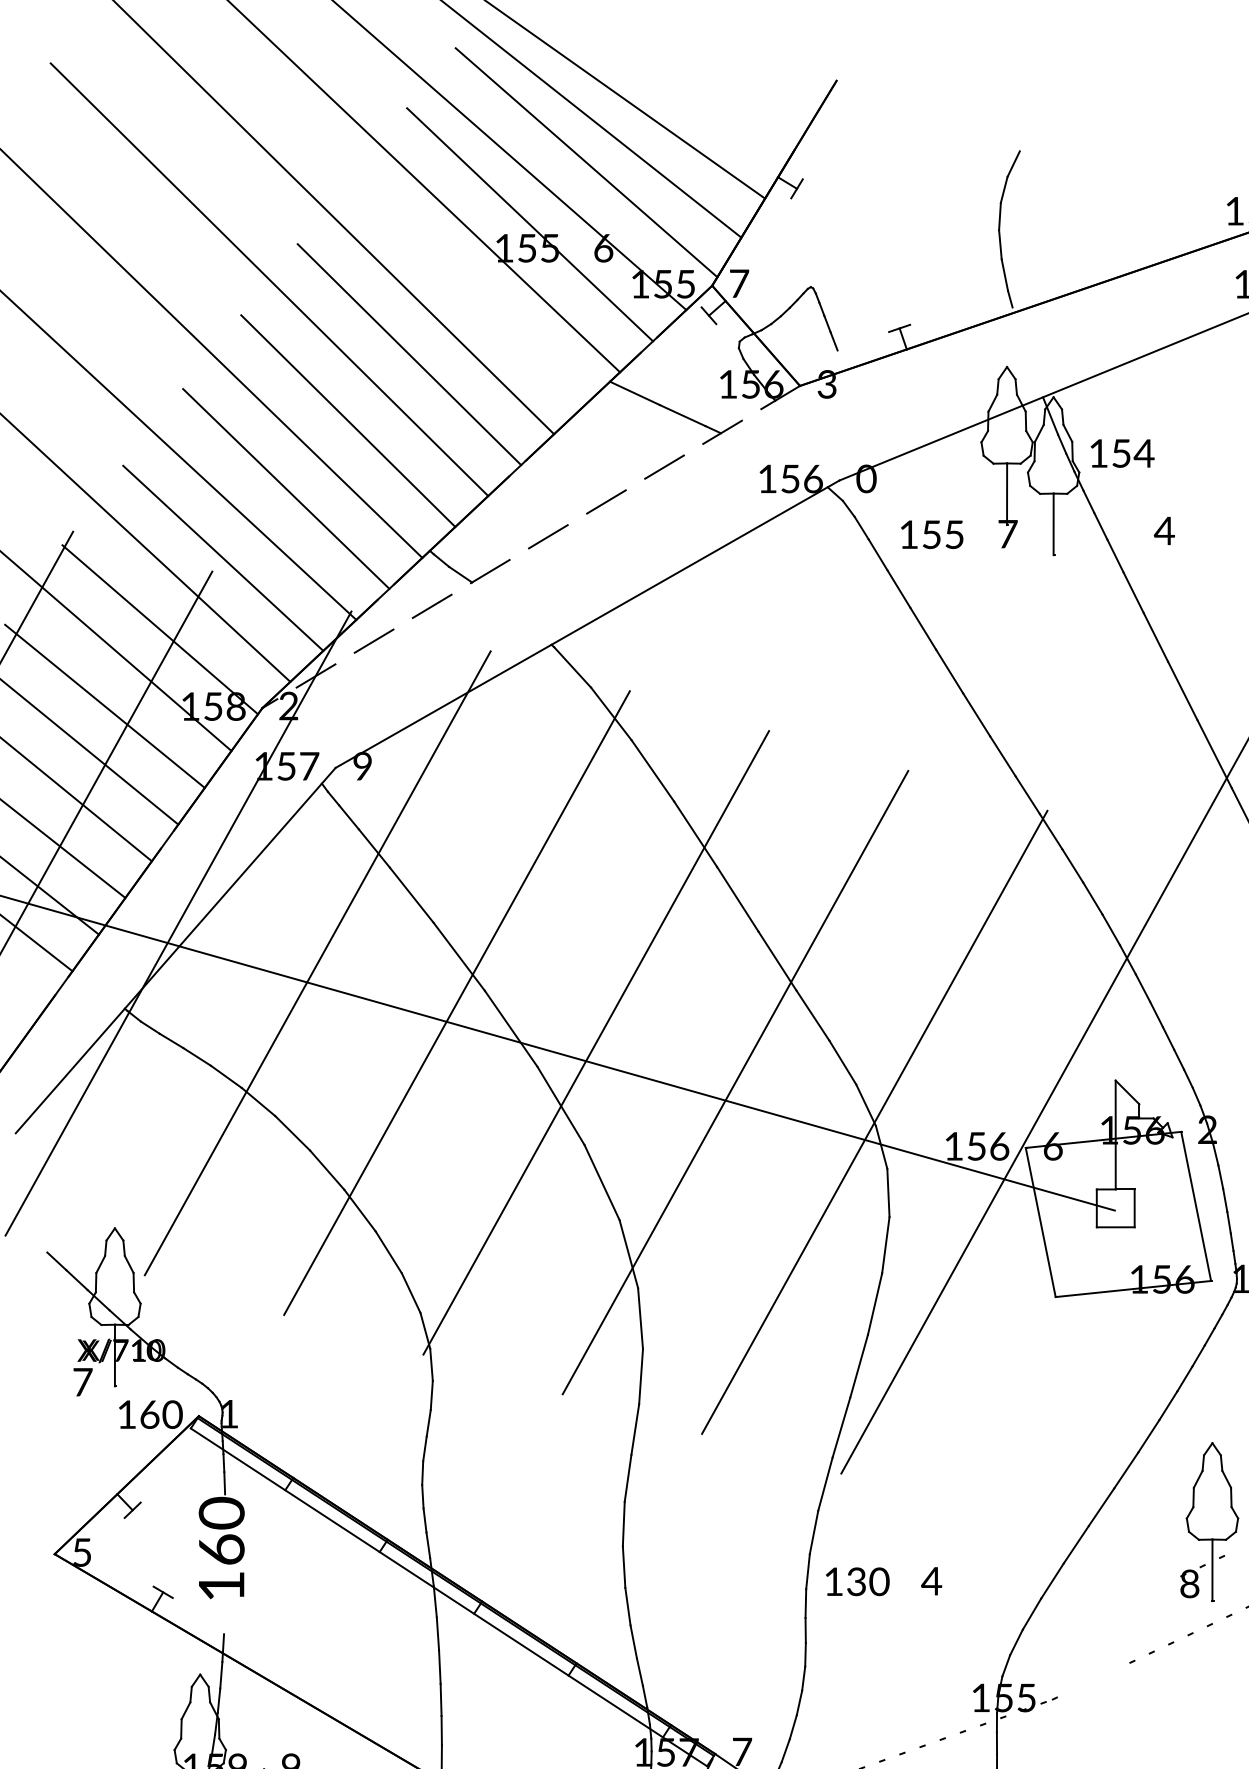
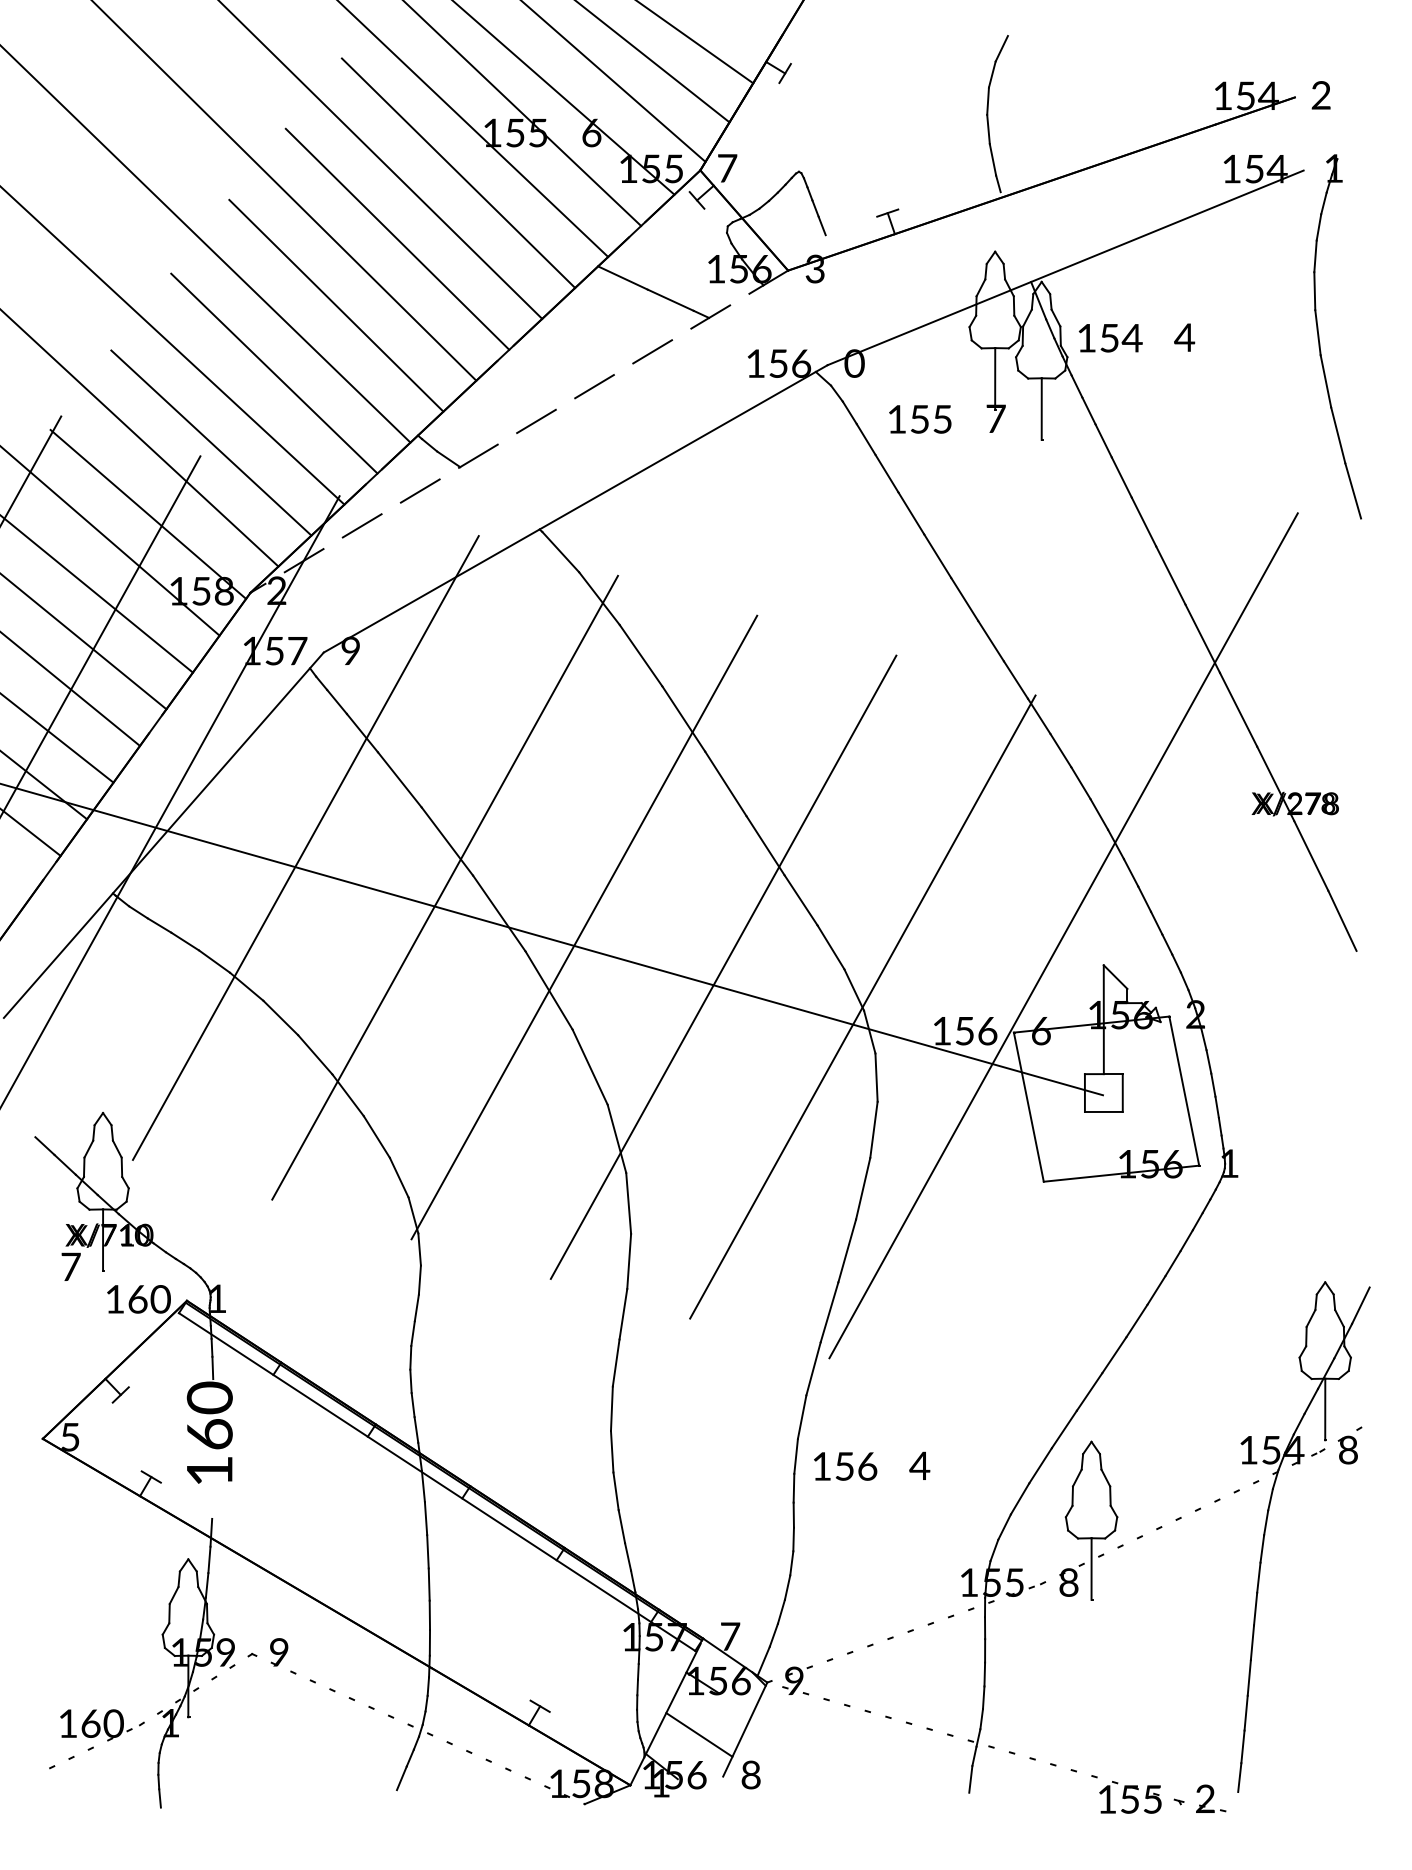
line: (470, 287) -> (458, 172), added
text: (1164, 530) -> (1184, 337), moved
part: (1209, 1521) -> (1088, 1520), moved
text: (868, 1581) -> (856, 1466), 130 -> 156

